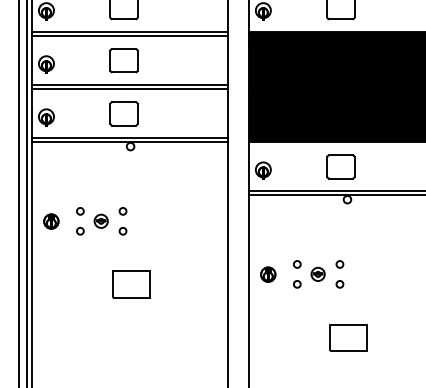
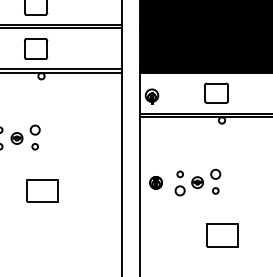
circle: (122, 211) -> (34, 130), size x1.6
circle: (339, 264) -> (215, 174), size x1.6
circle: (297, 284) -> (180, 191), size x1.6

